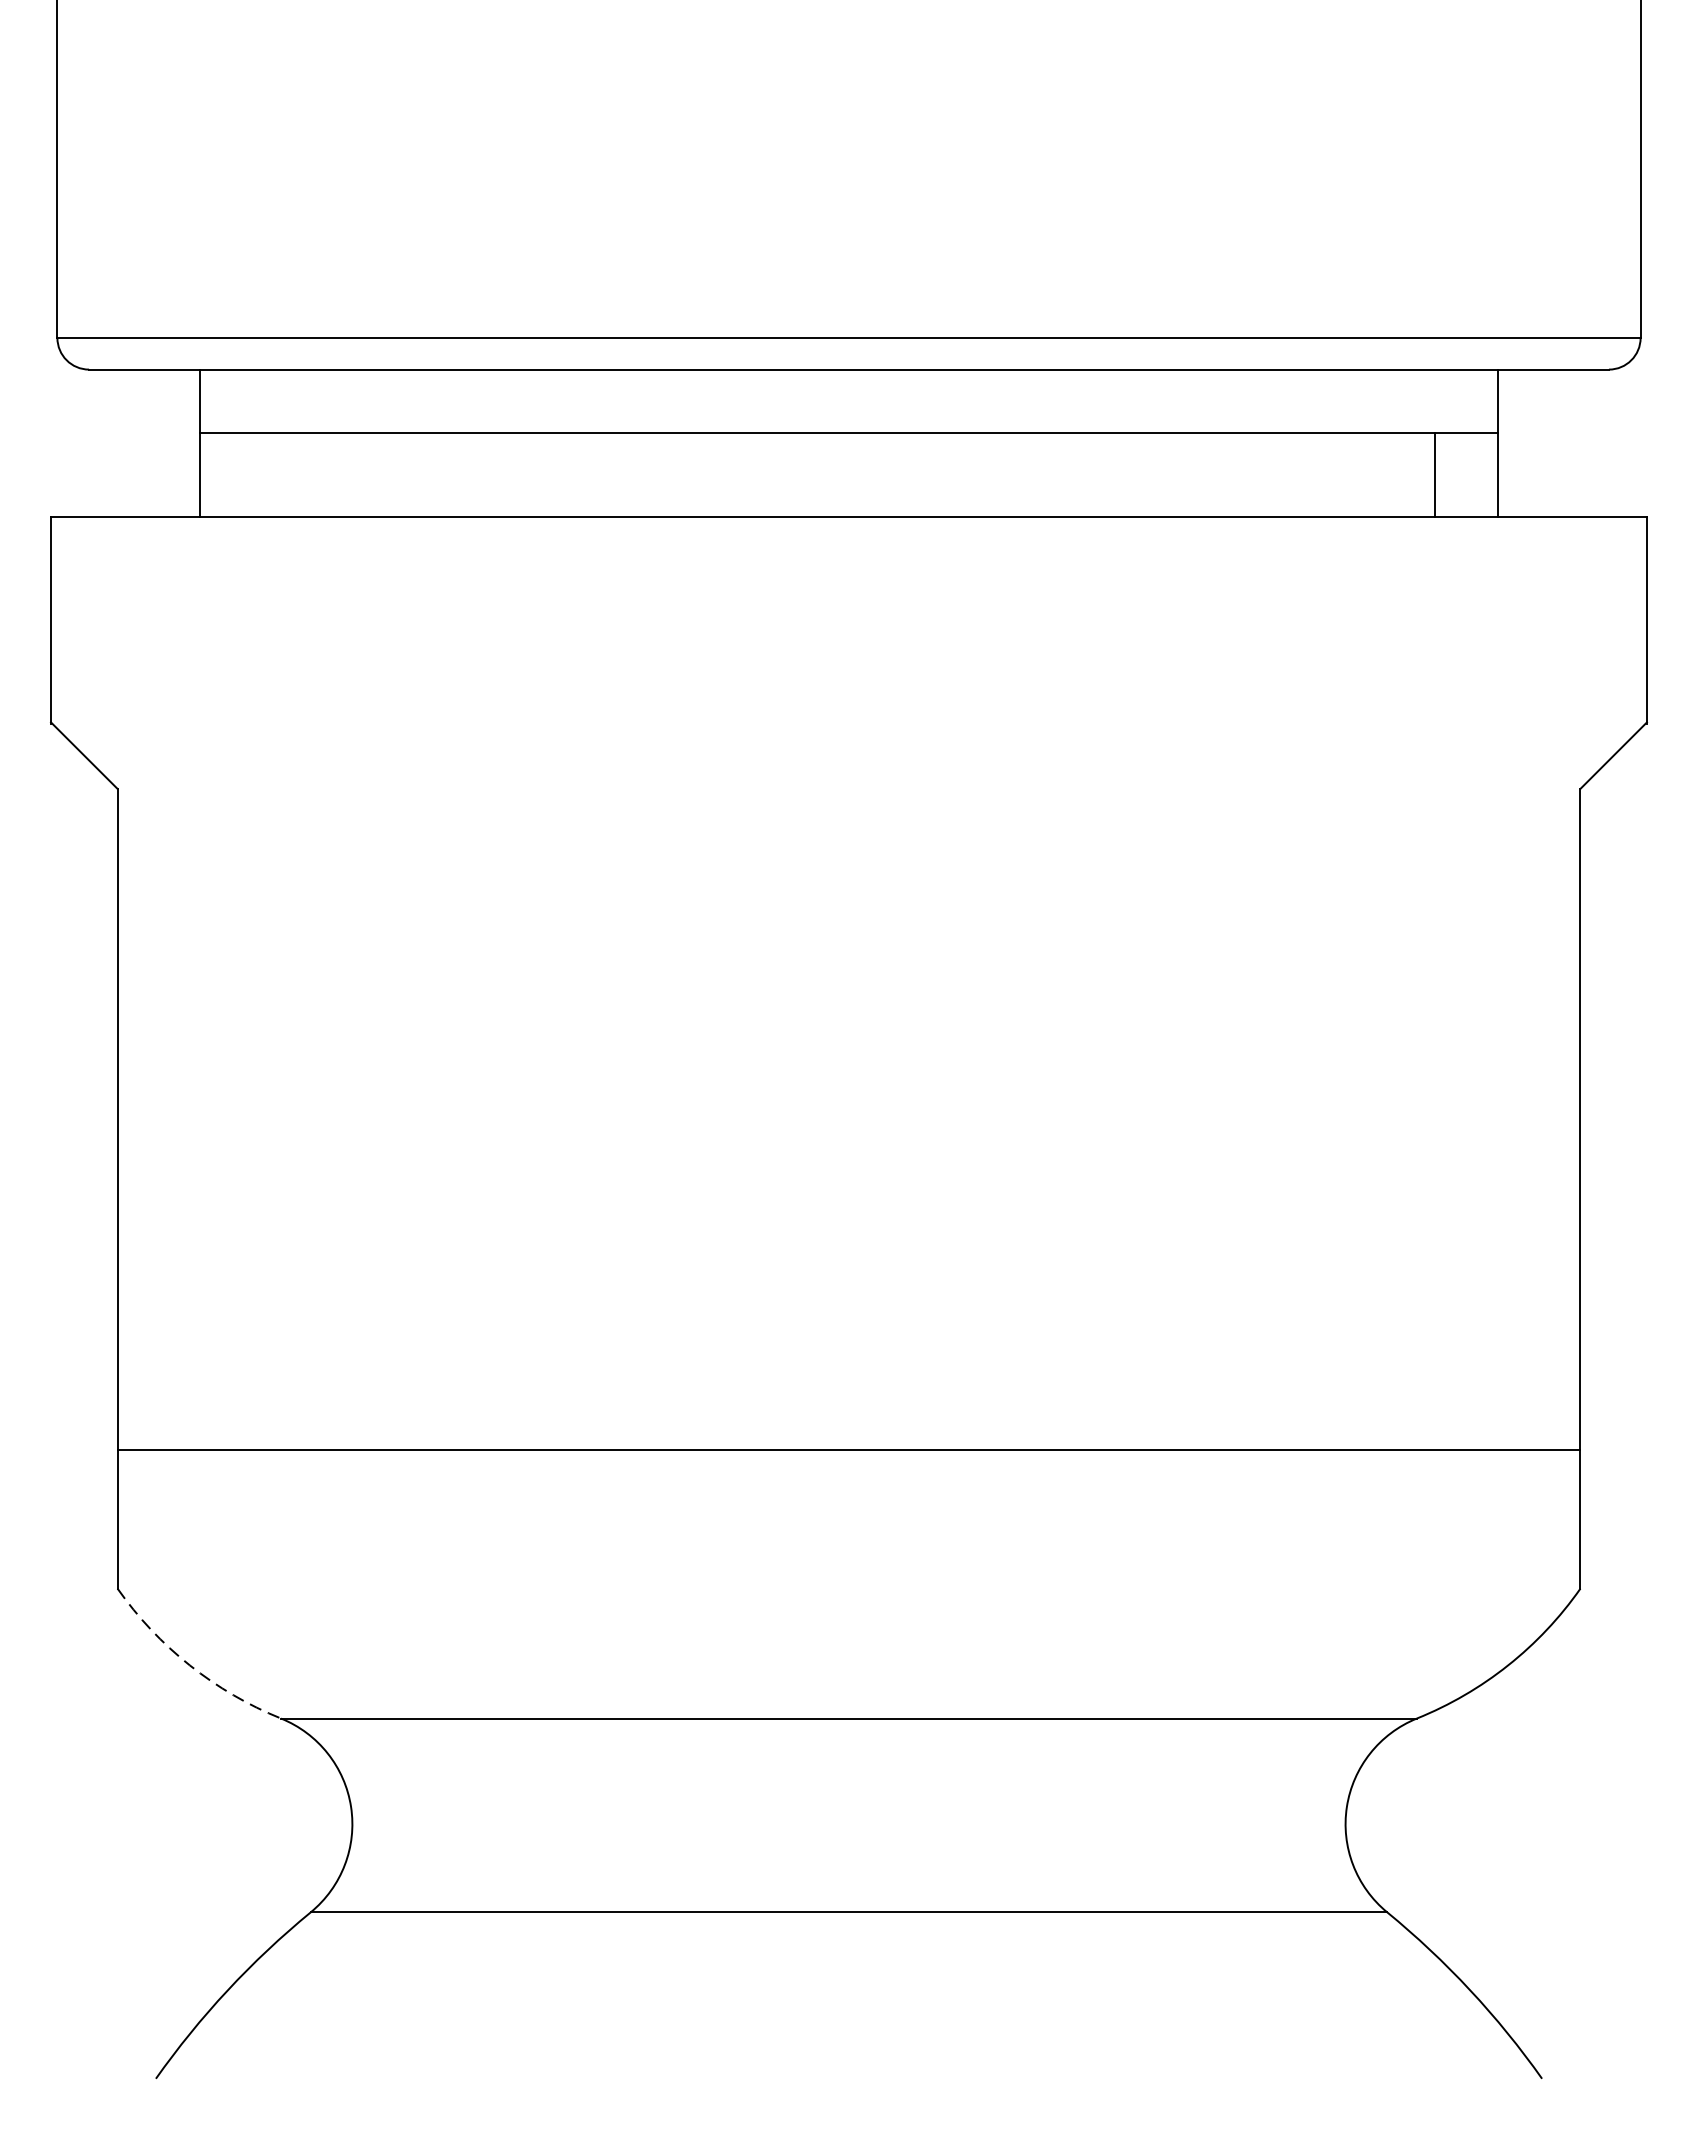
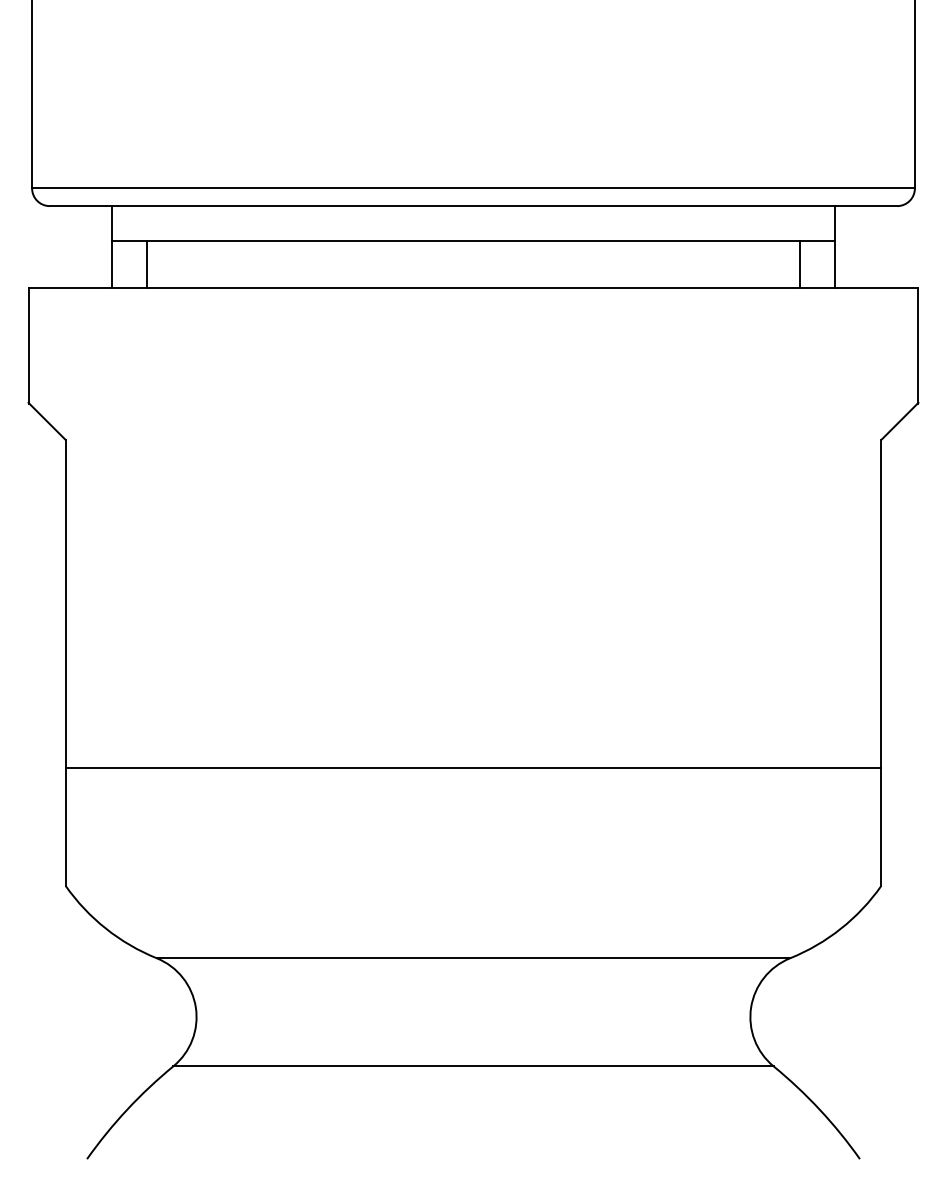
line: (262, 474) -> (146, 264), added
line: (849, 1449) -> (473, 768), moved
arc: (189, 1665) -> (105, 928), dashed -> solid

